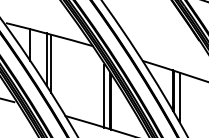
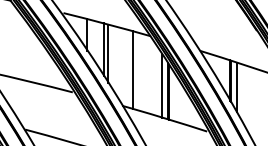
line: (75, 79) -> (133, 69), added

